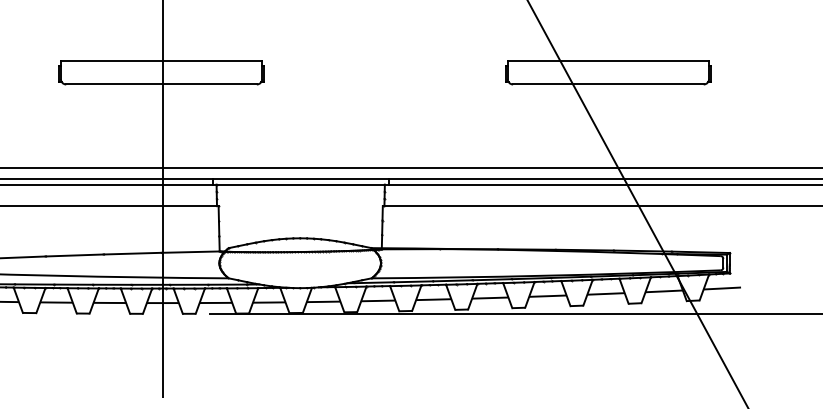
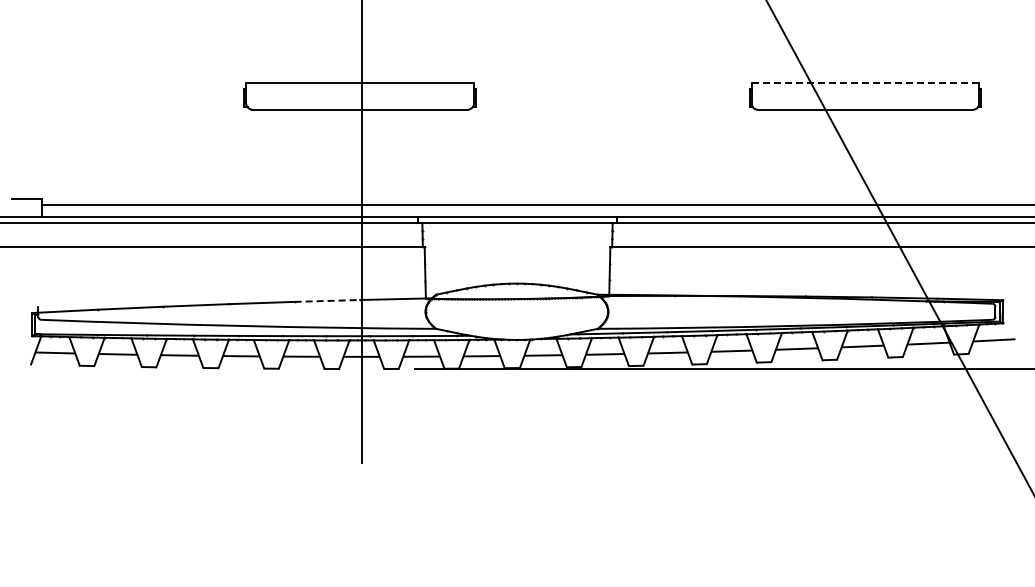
line: (608, 61) -> (865, 83), solid -> dashed
line: (132, 253) -> (327, 300), solid -> dashed

